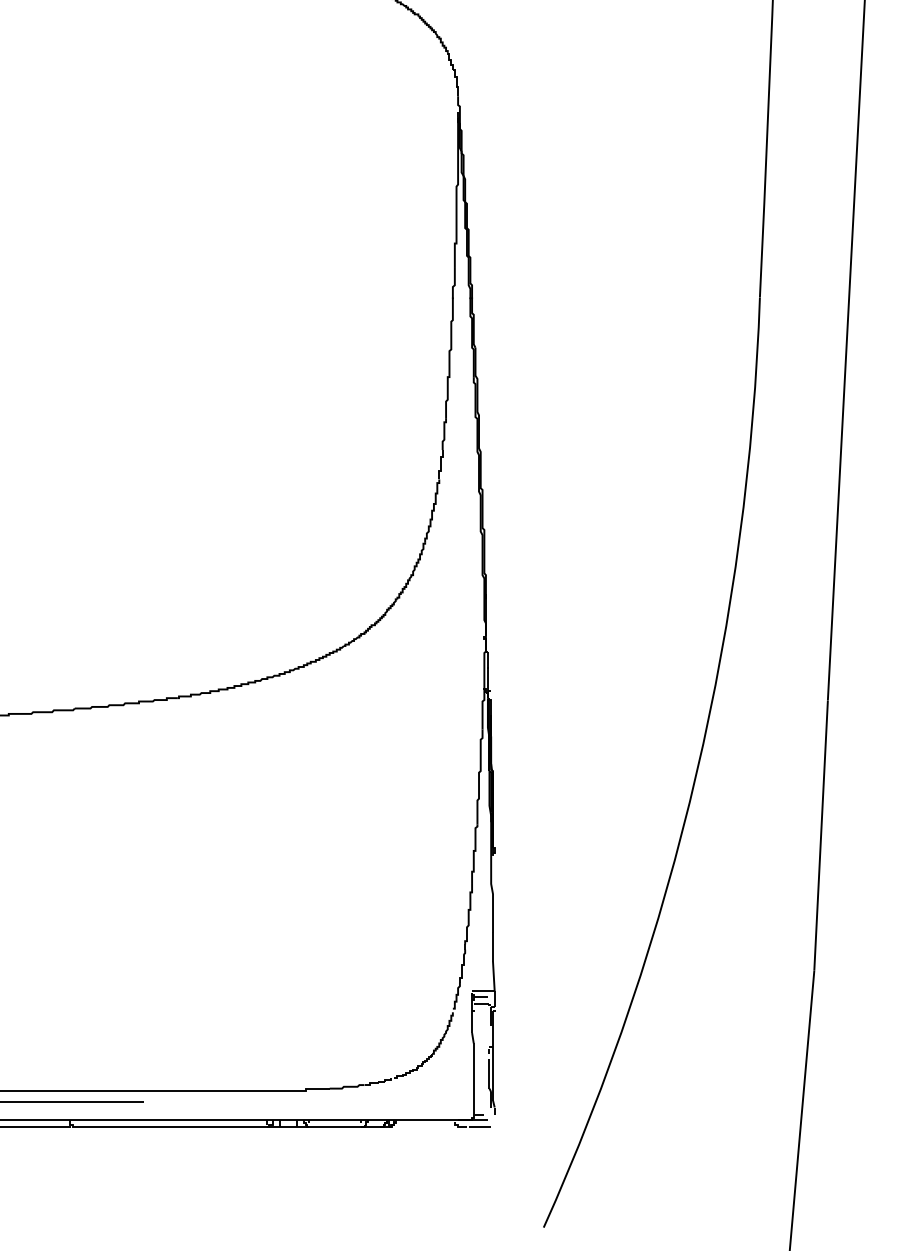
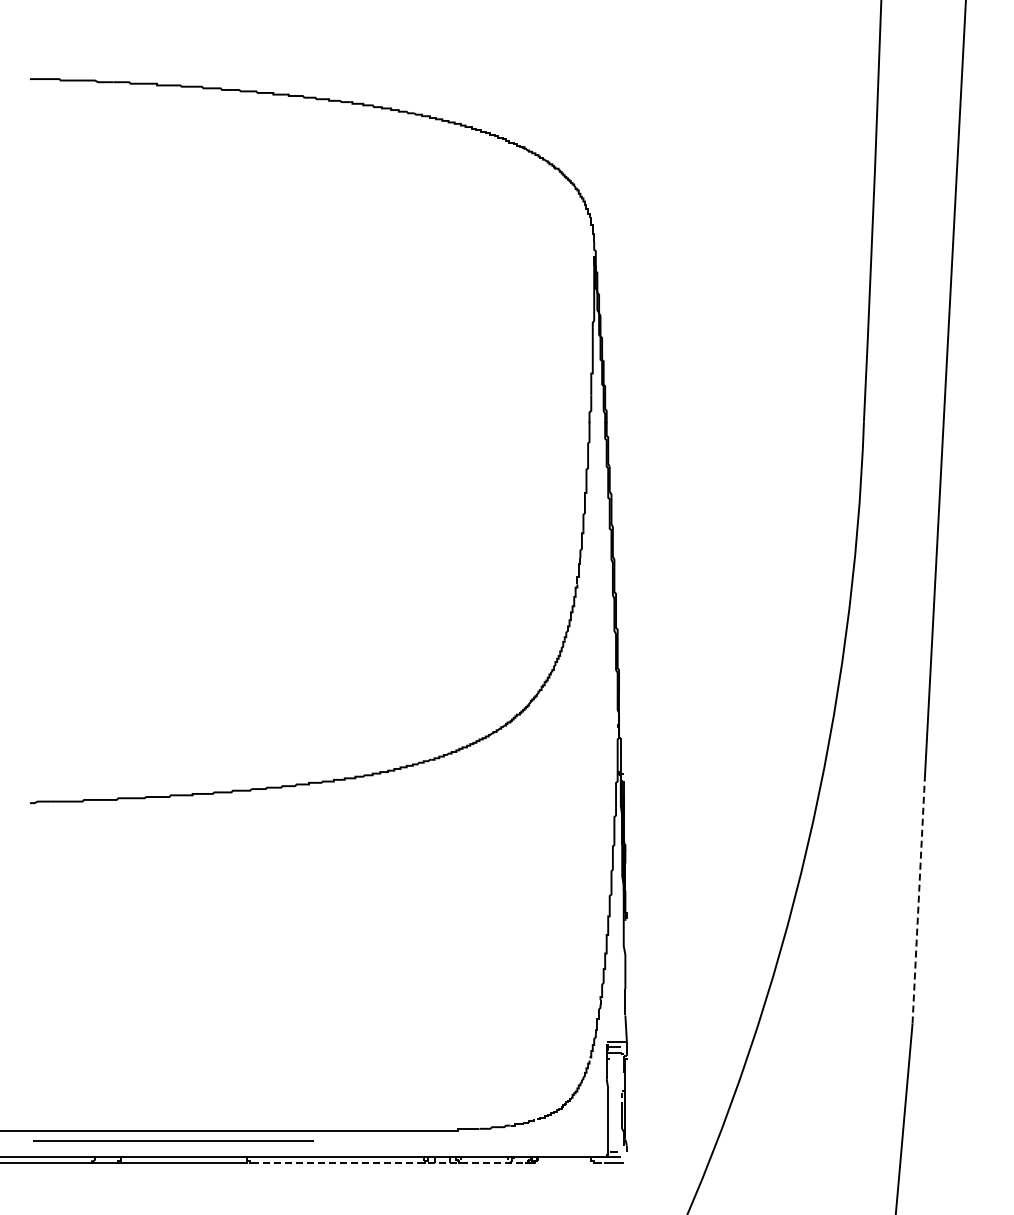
line: (820, 835) -> (918, 902), solid -> dashed
line: (227, 1126) -> (388, 1162), solid -> dashed

